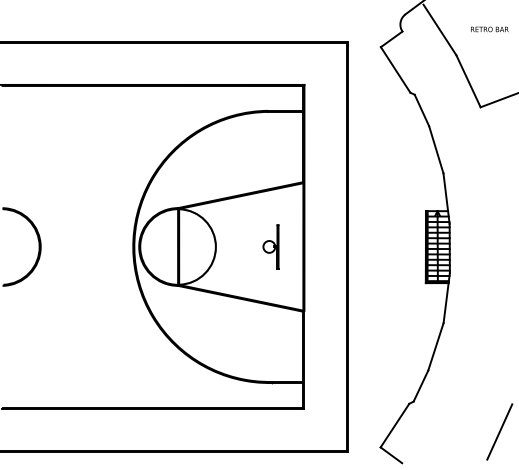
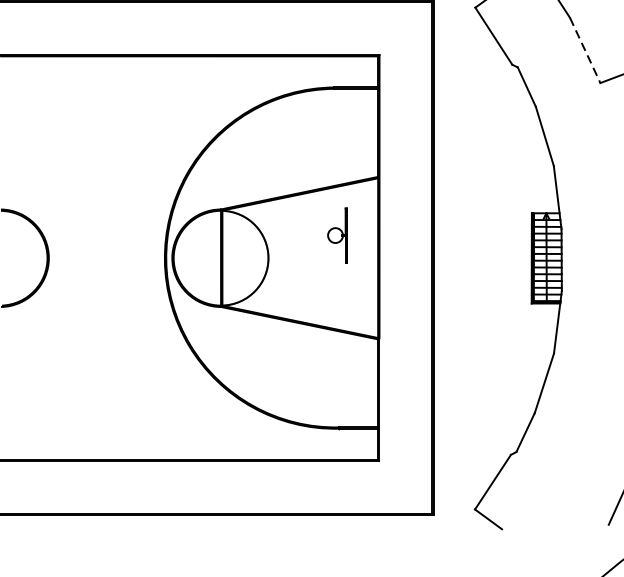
line: (468, 81) -> (585, 50), solid -> dashed
part: (270, 246) -> (336, 235), moved

